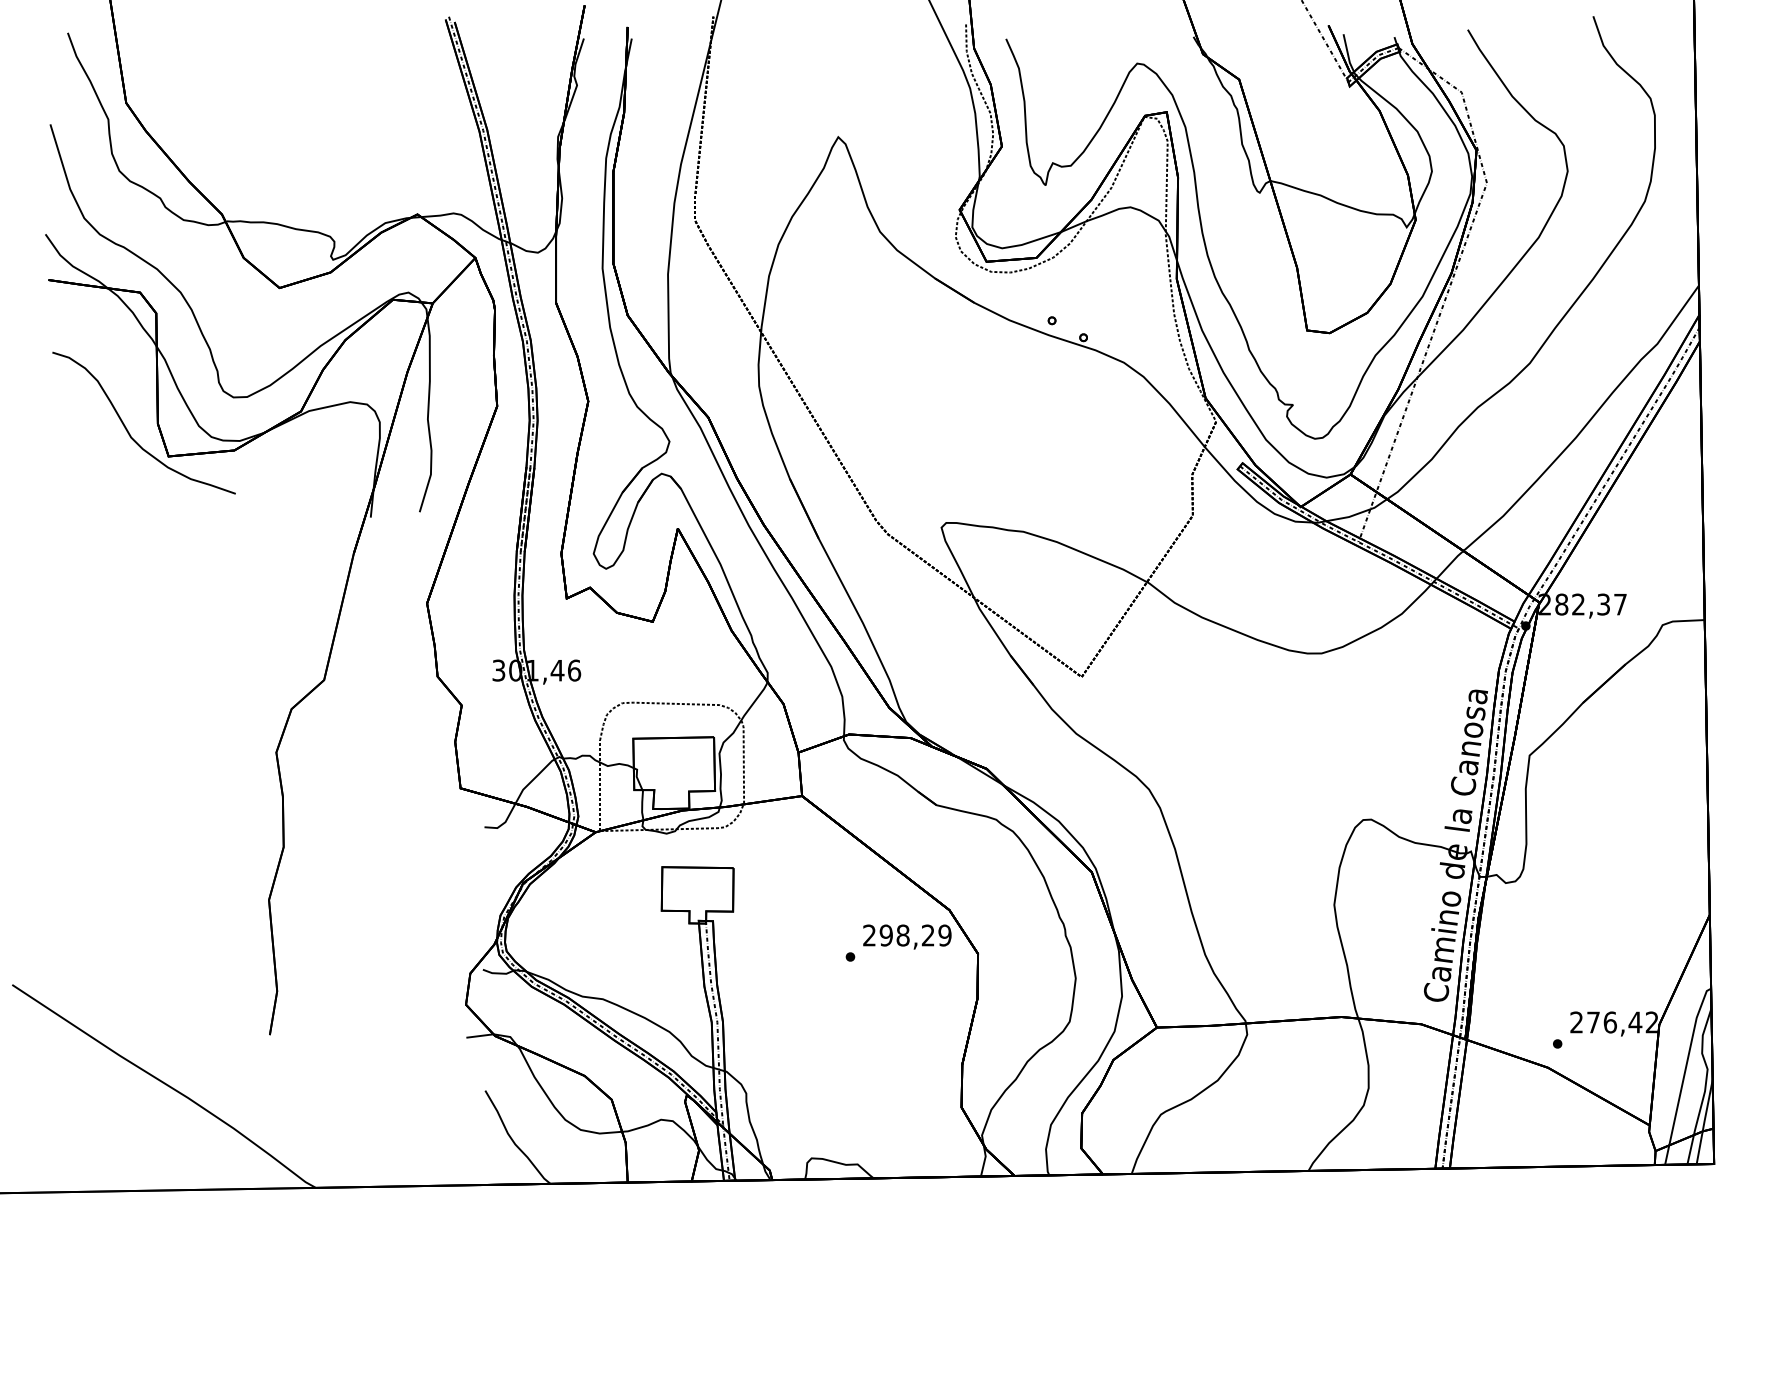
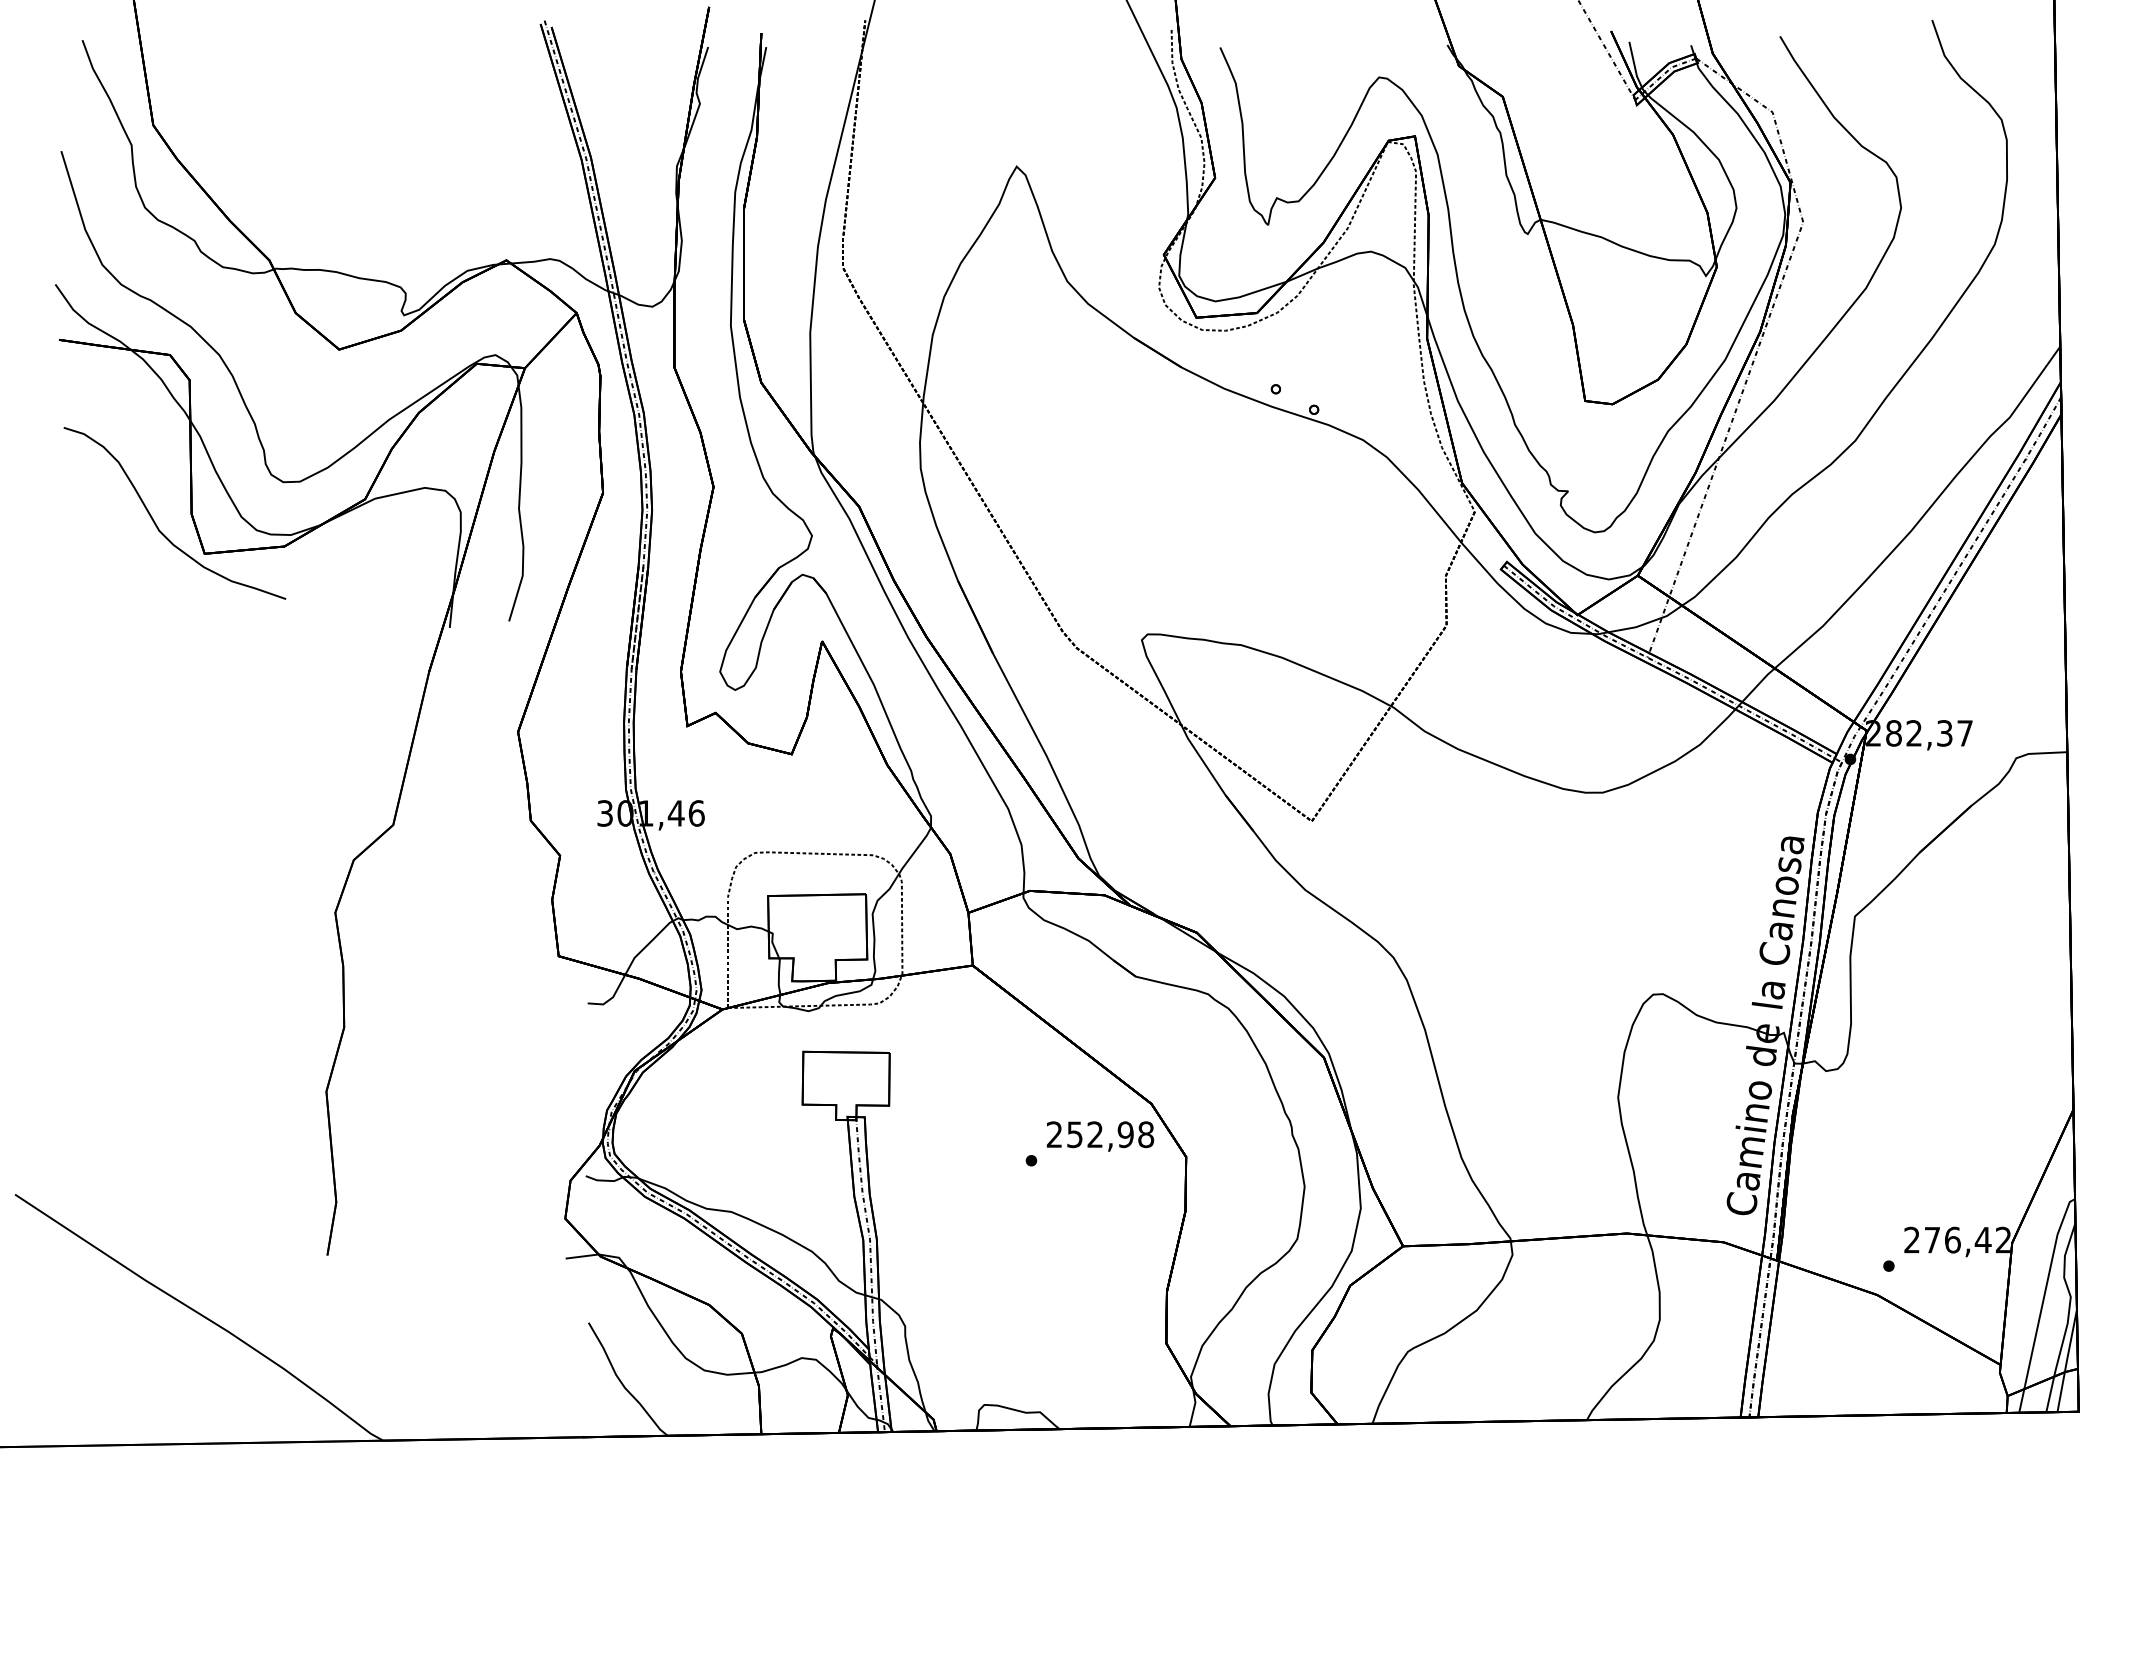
text: (915, 935) -> (1110, 1134), 298,29 -> 252,98

